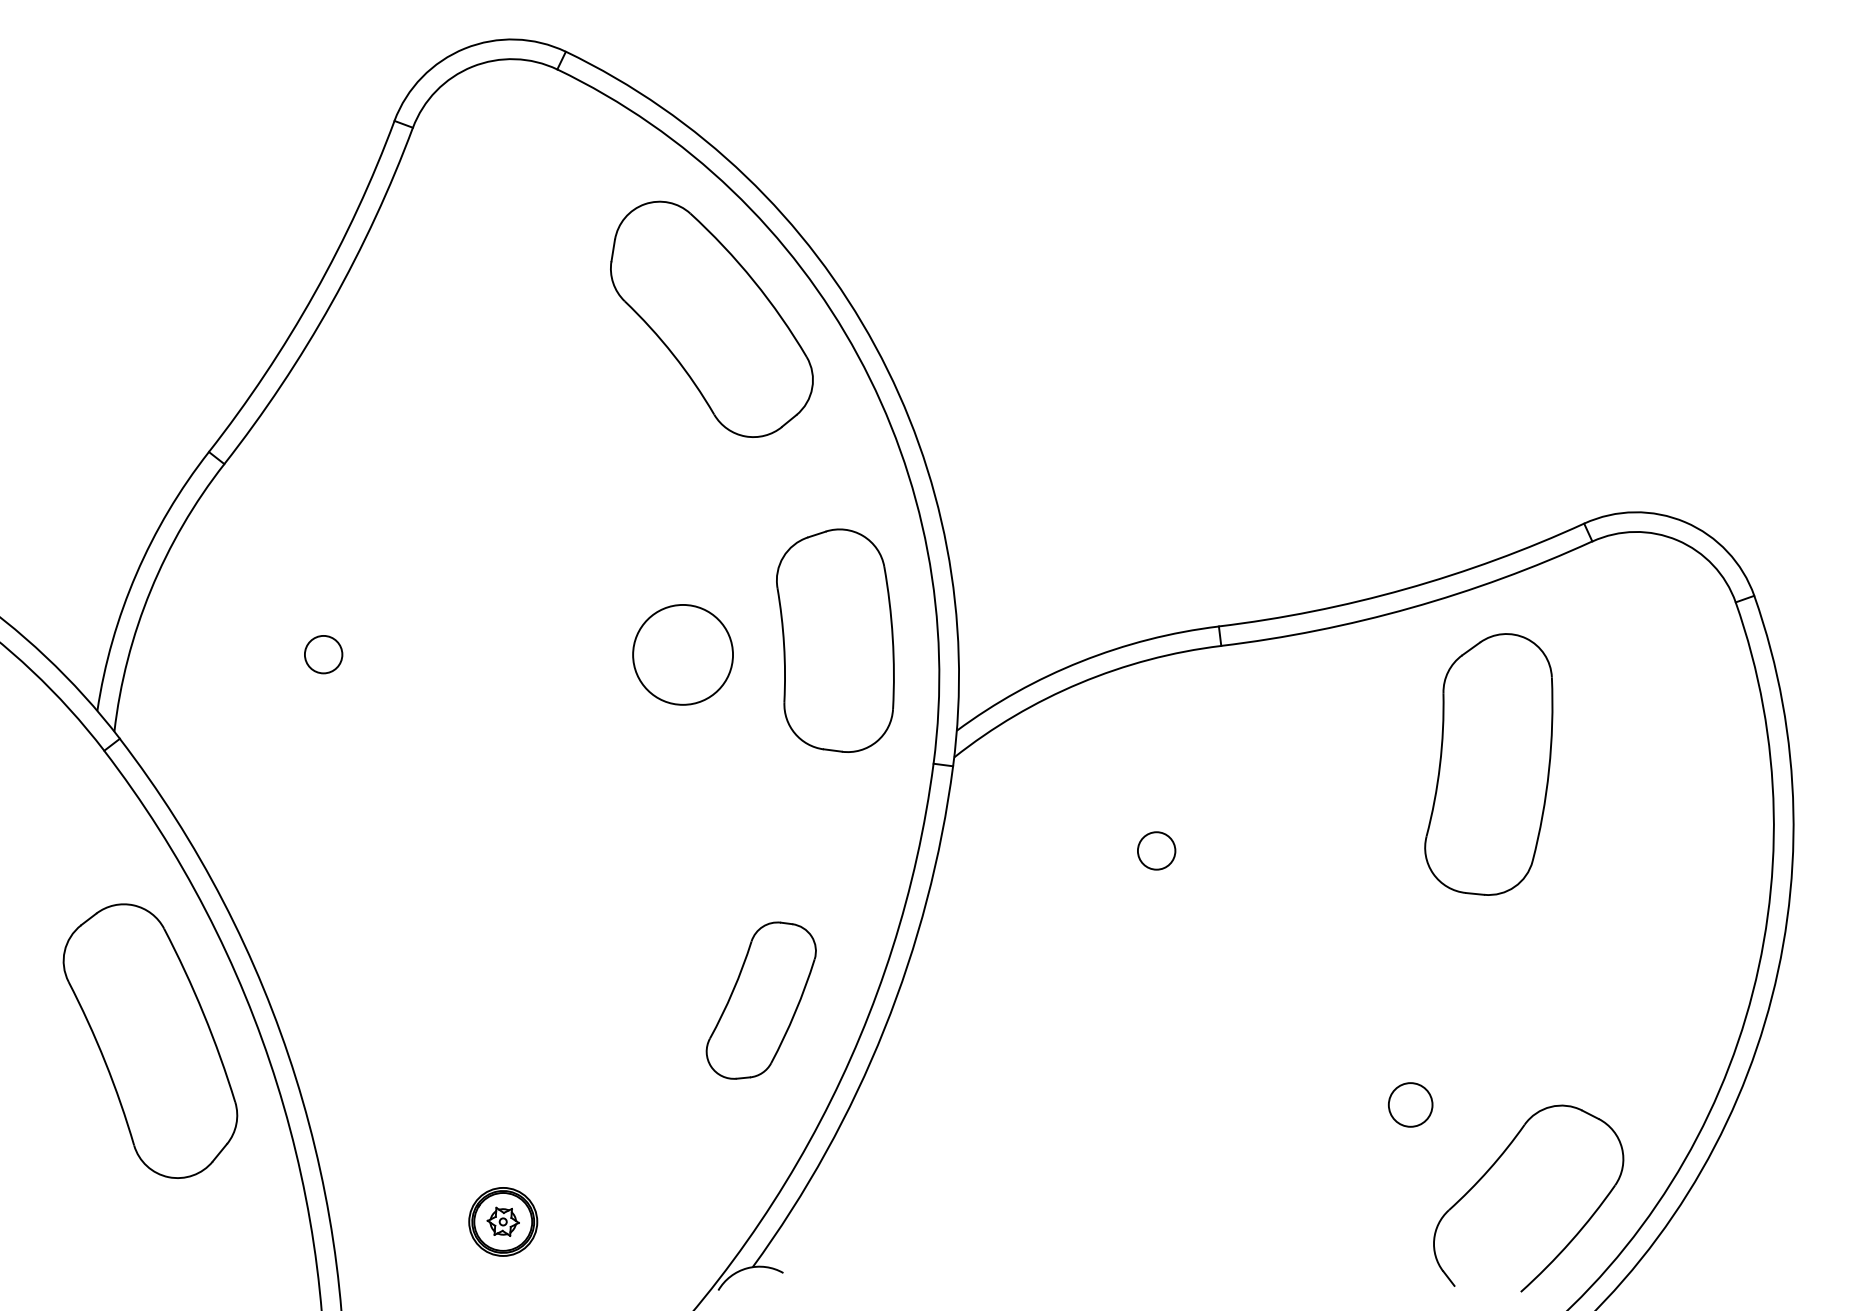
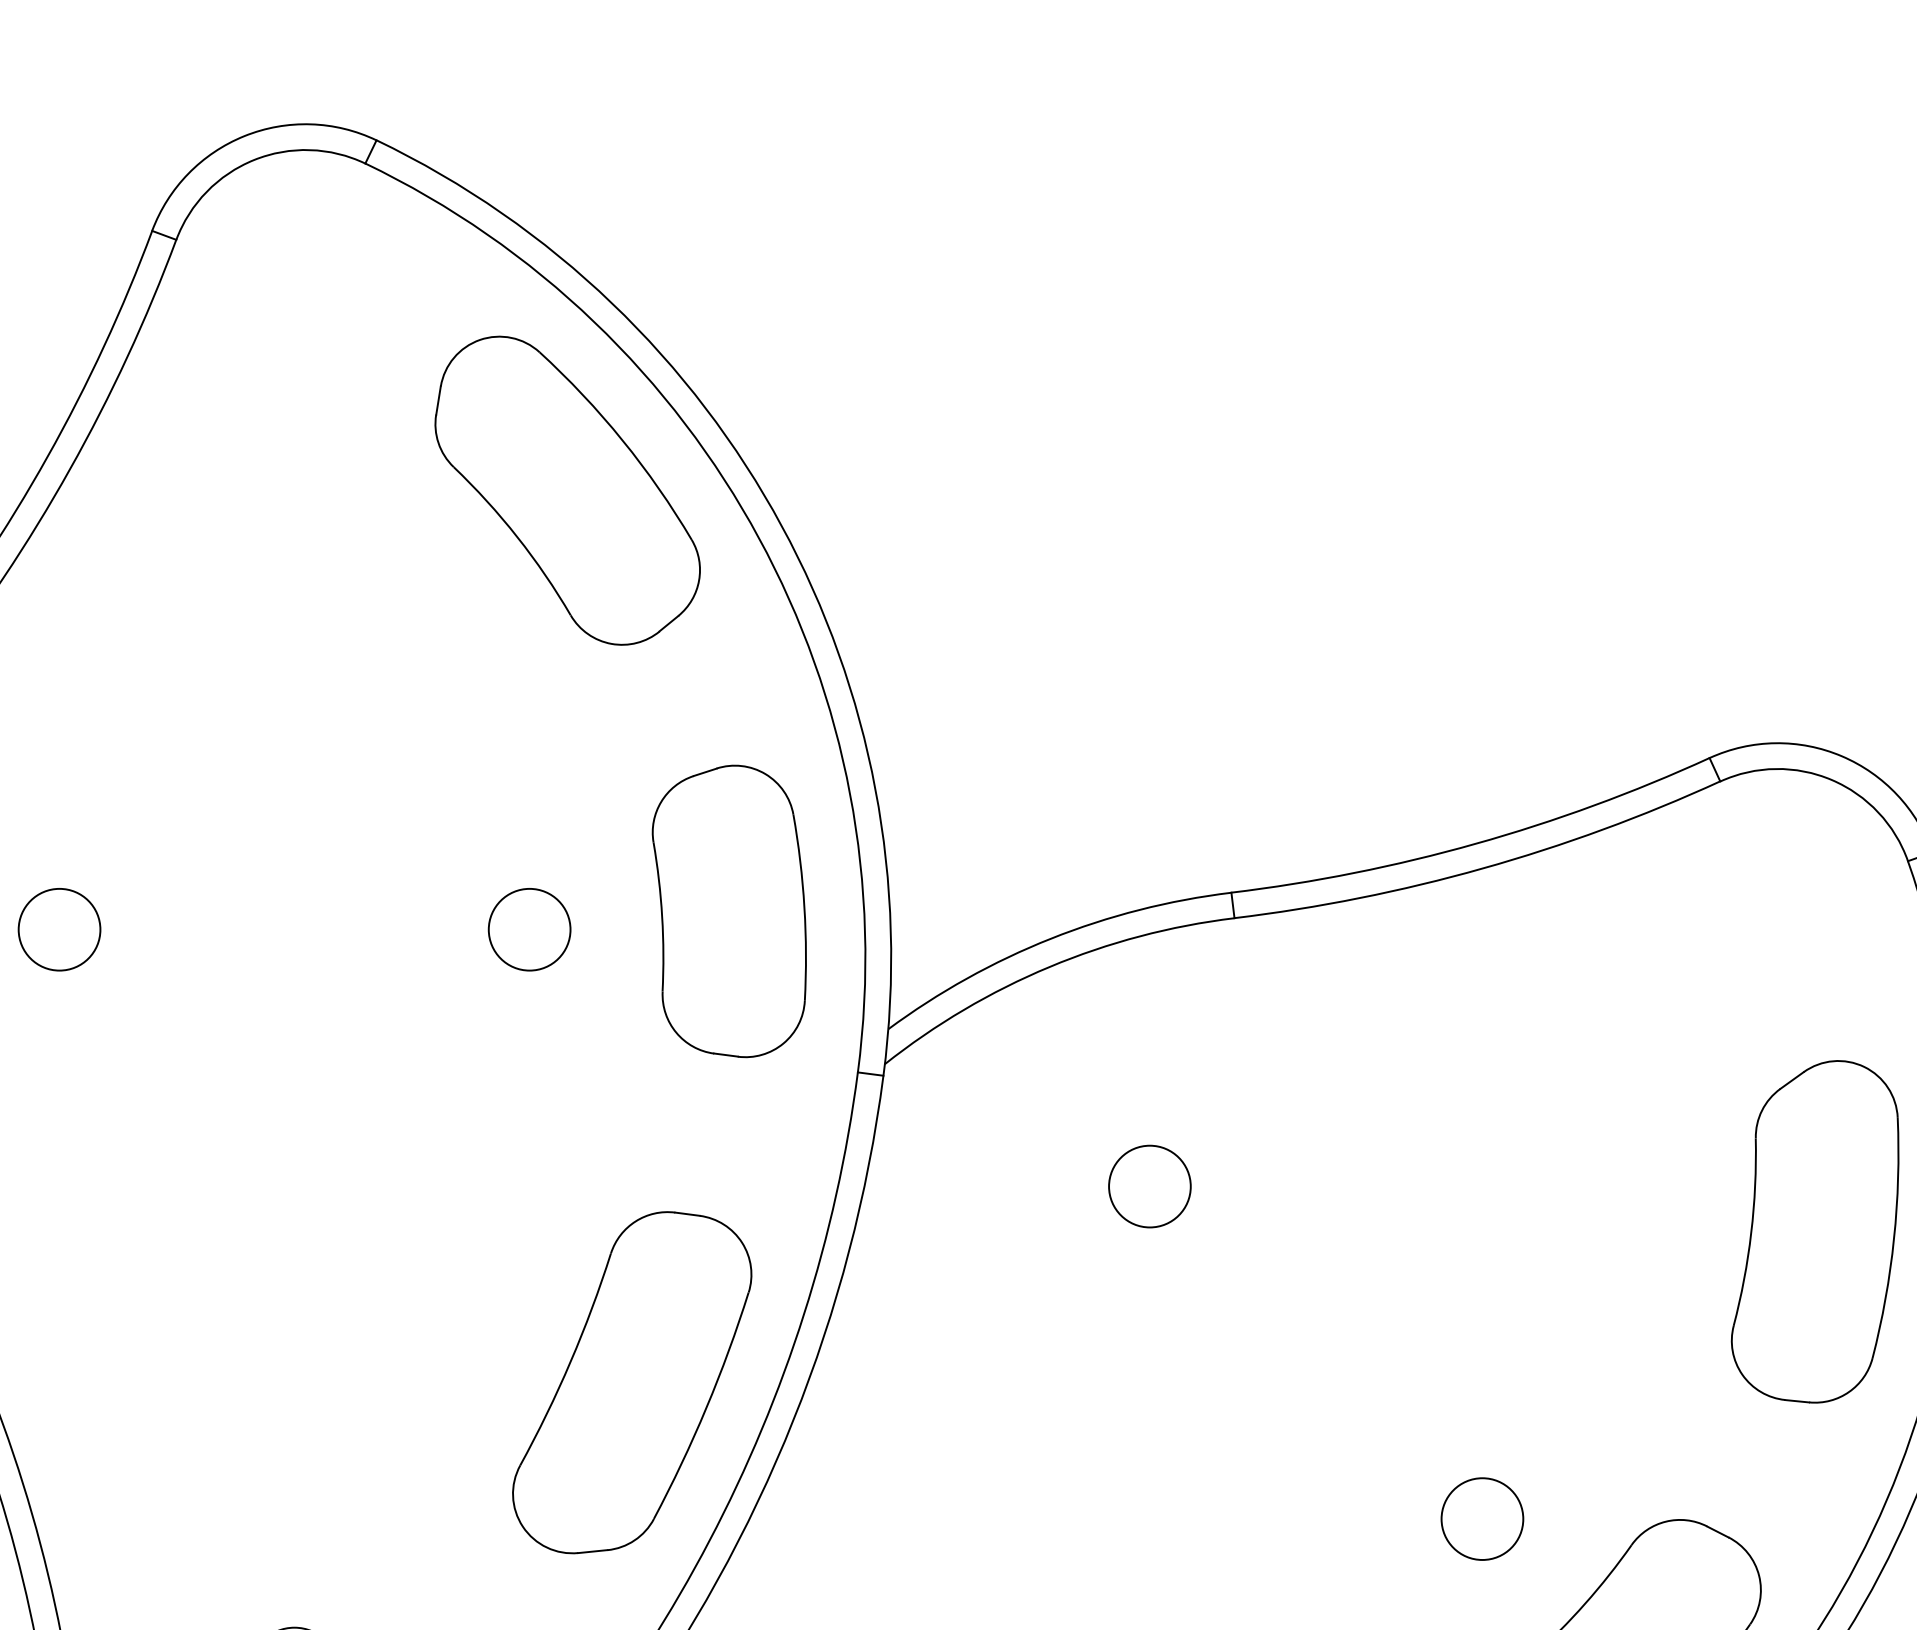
circle: (323, 654) -> (59, 929), size x1.67
circle: (682, 654) -> (529, 929), size x0.62
part: (1488, 764) -> (1814, 1231), moved
circle: (1156, 850) -> (1149, 1185), size x1.67
part: (761, 1000) -> (632, 1382), size x1.67
circle: (1410, 1104) -> (1482, 1518), size x1.43

